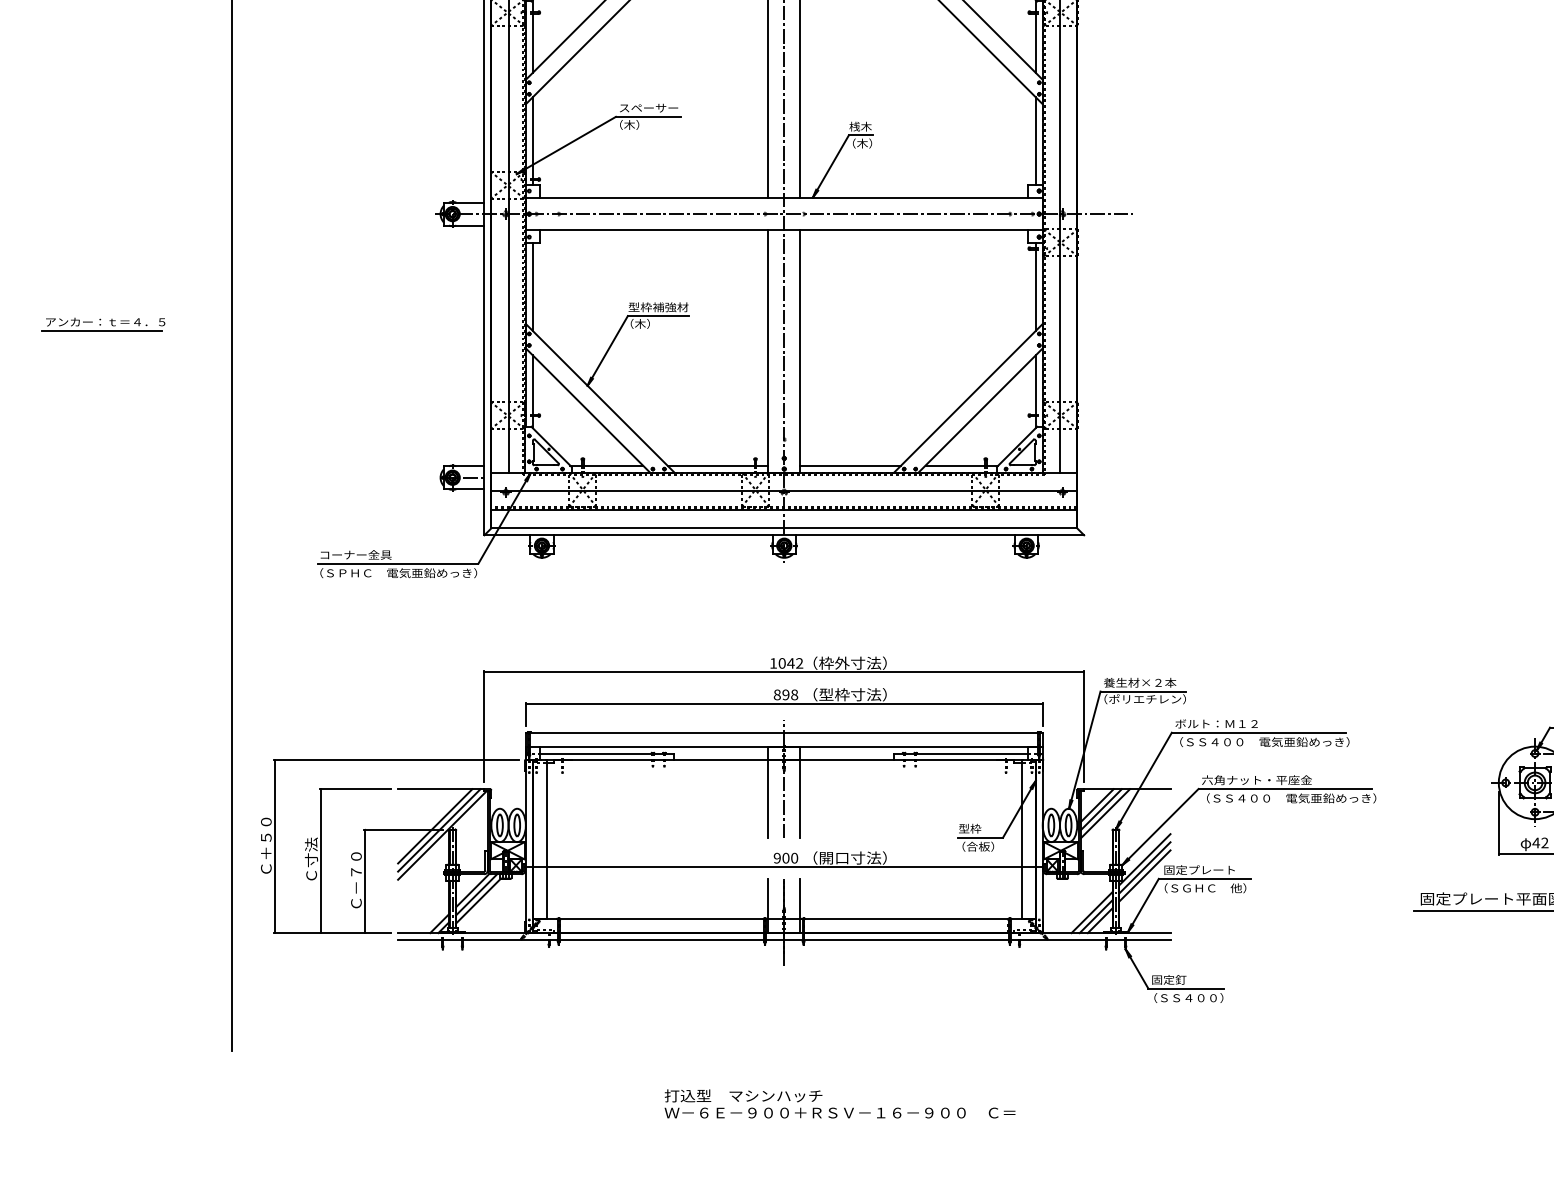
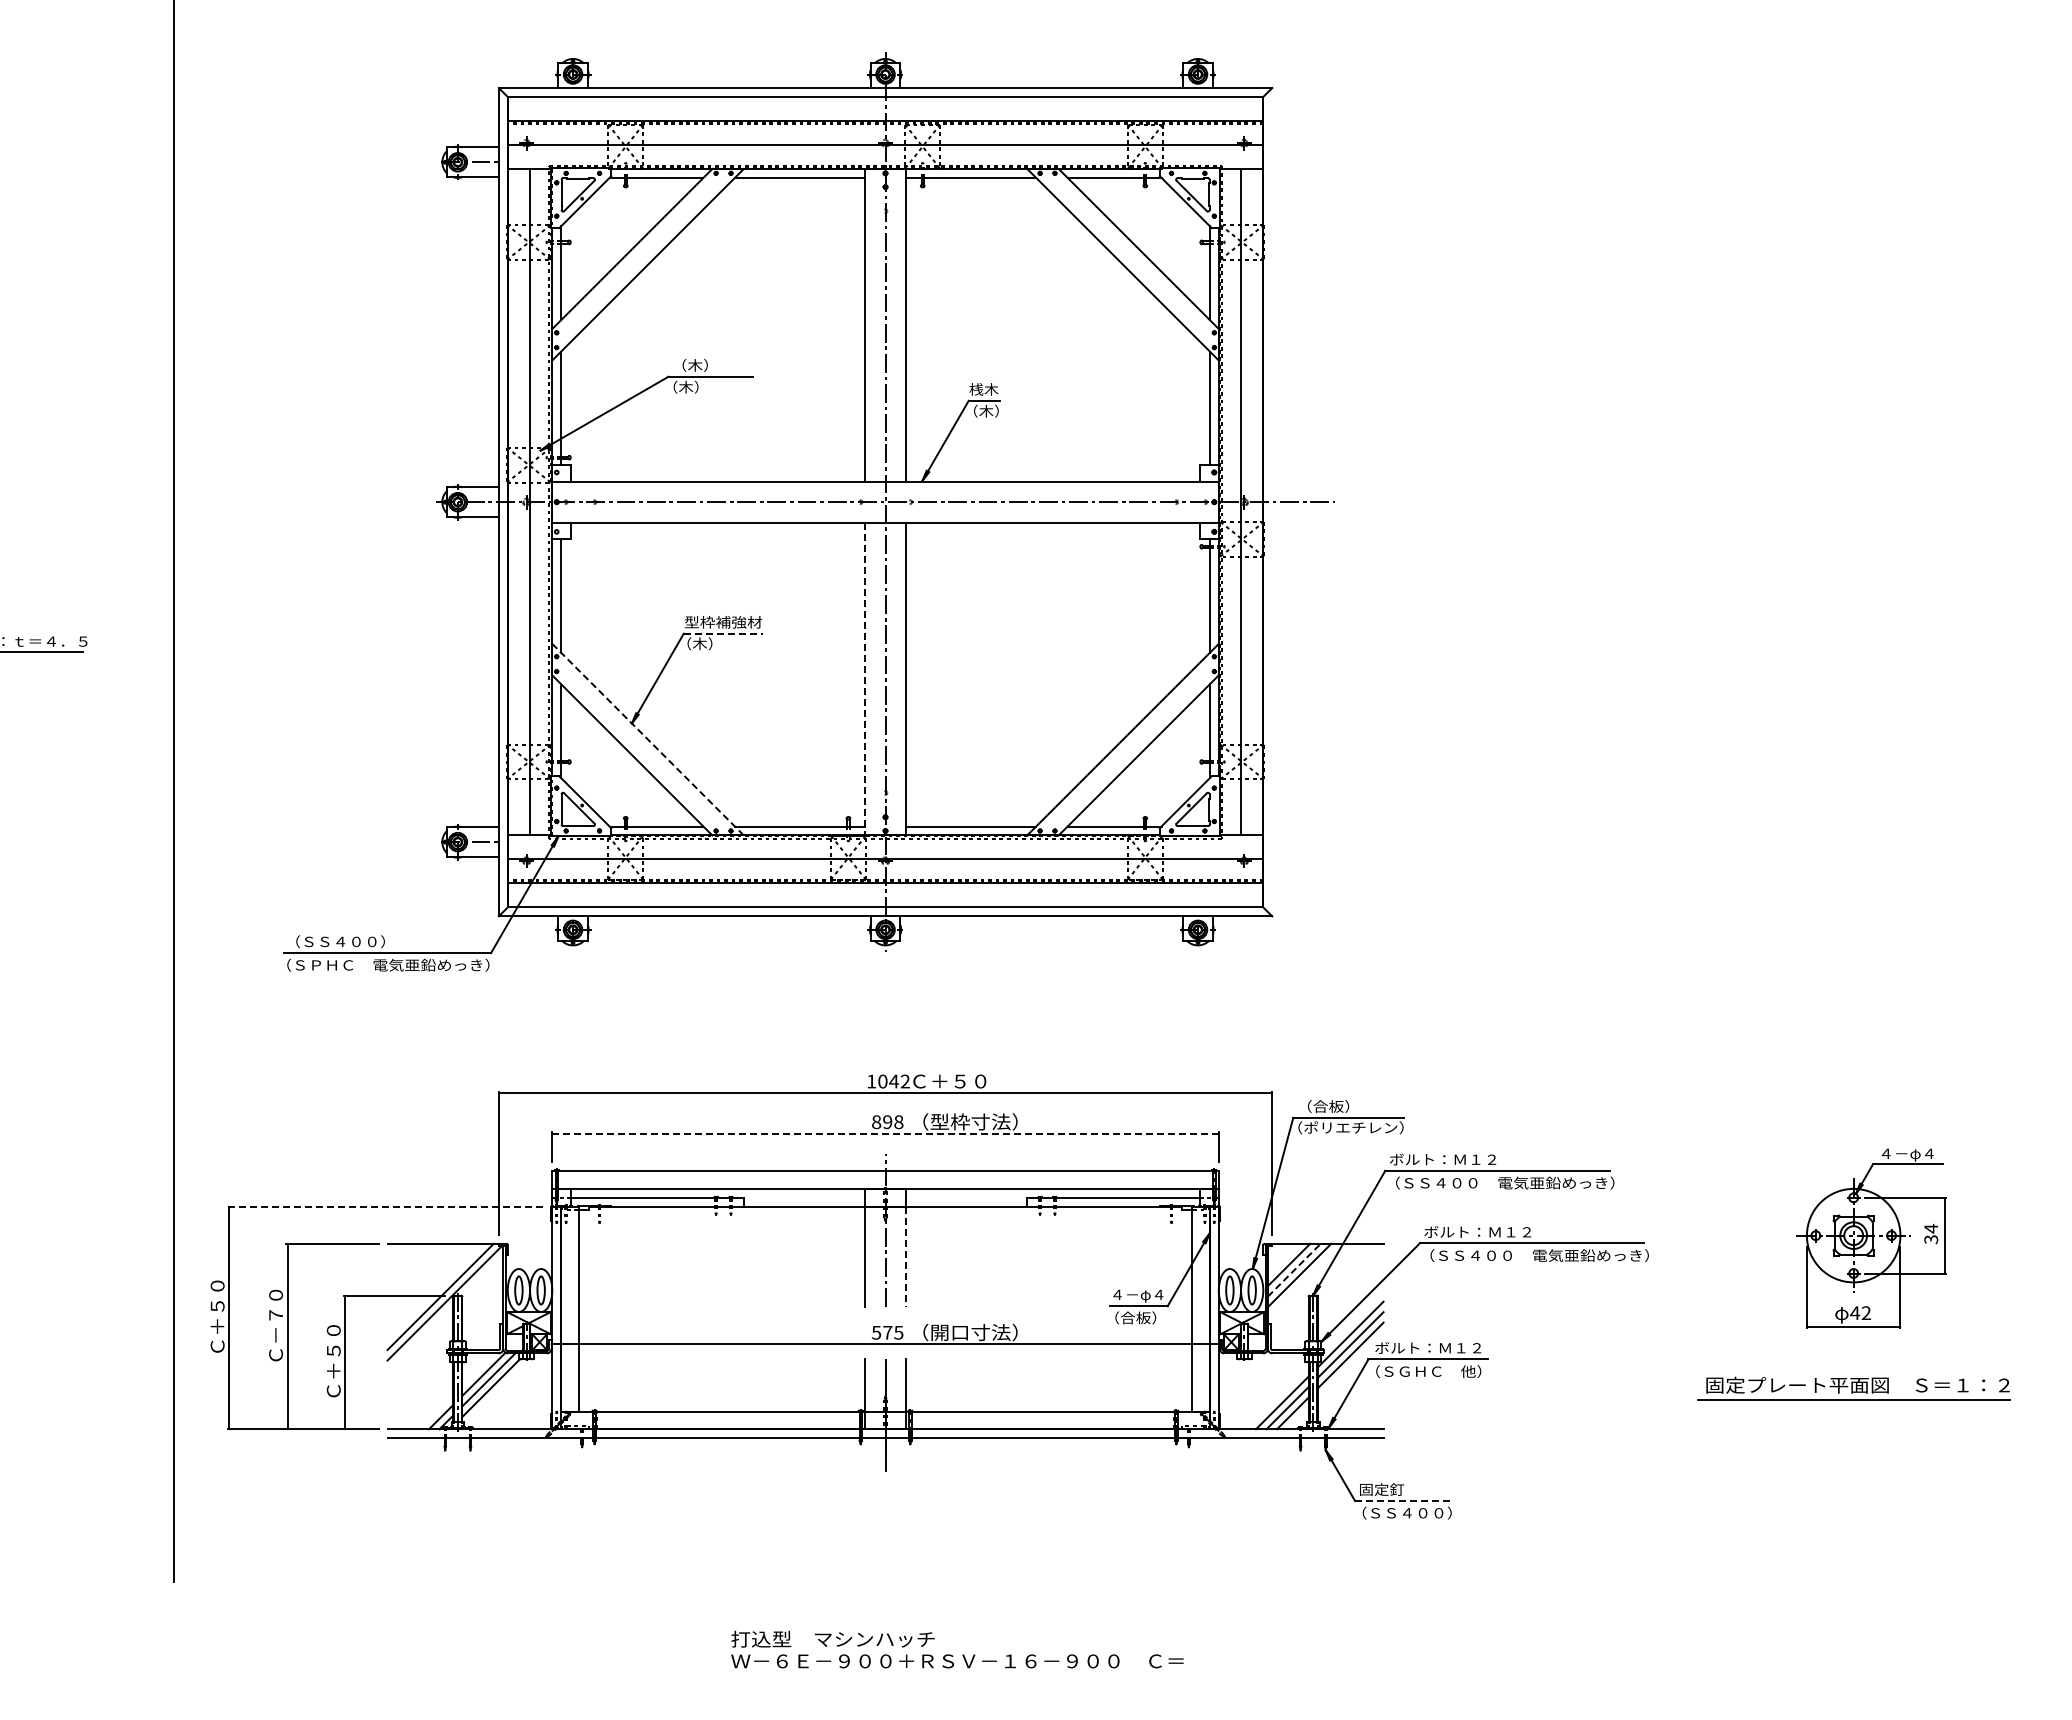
text: (648, 108) -> (710, 365), スペーサー -> （木）
line: (658, 315) -> (723, 633), solid -> dashed
line: (768, 351) -> (865, 679), solid -> dashed
line: (599, 398) -> (647, 739), solid -> dashed
text: (357, 554) -> (335, 941), コーナー金具 -> （ＳＳ４００）
text: (846, 662) -> (965, 1080), （枠外寸法） -> Ｃ＋５０
text: (1139, 682) -> (1343, 1106), 養生材×２本 -> （合板）
line: (785, 703) -> (886, 1133), solid -> dashed
line: (396, 760) -> (385, 1206), solid -> dashed
text: (1256, 779) -> (1494, 1231), 六角ナット・平座金 -> ボルト：Ｍ１２
line: (799, 799) -> (905, 1257), solid -> dashed
line: (1101, 809) -> (1294, 1269), solid -> dashed
line: (435, 826) -> (435, 1291), removed
text: (978, 829) -> (1136, 1295), 型枠 -> ４－φ４
text: (311, 845) -> (275, 1316), Ｃ寸法 -> Ｃ－７０
text: (785, 858) -> (887, 1332), 900 -> 575
text: (1205, 869) -> (1428, 1347), 固定プレート -> ボルト：Ｍ１２
text: (356, 878) -> (333, 1358), Ｃ－７０ -> Ｃ＋５０
line: (1186, 988) -> (1404, 1500), solid -> dashed

